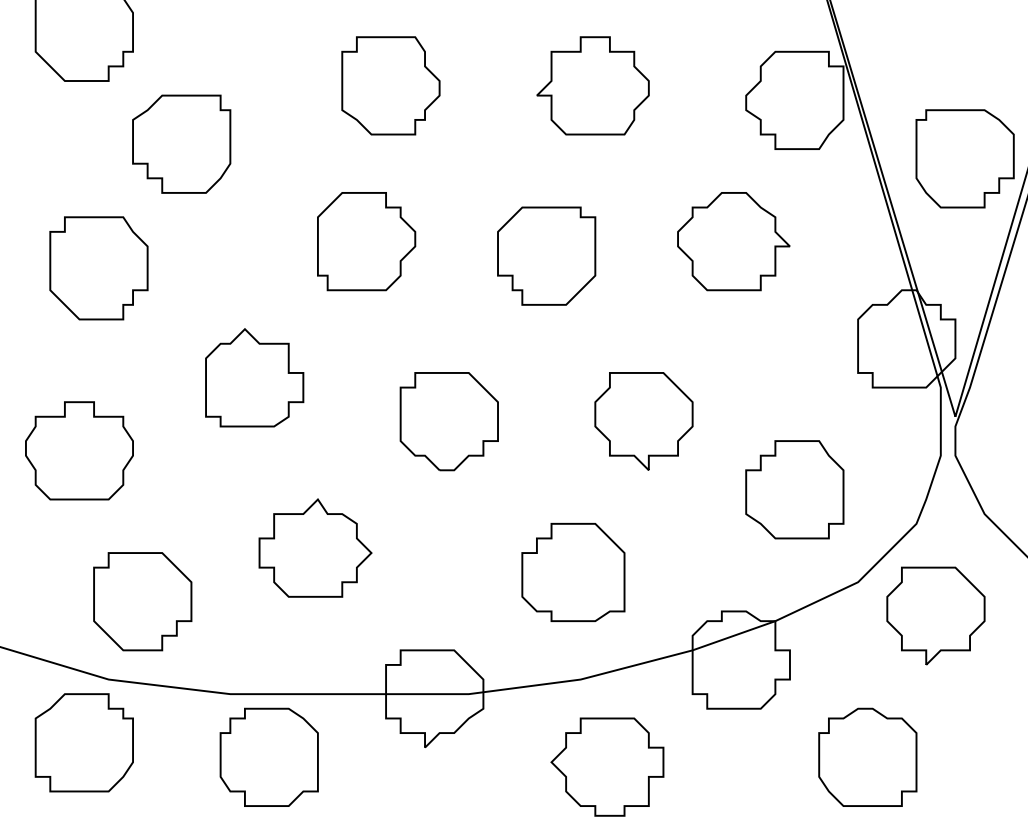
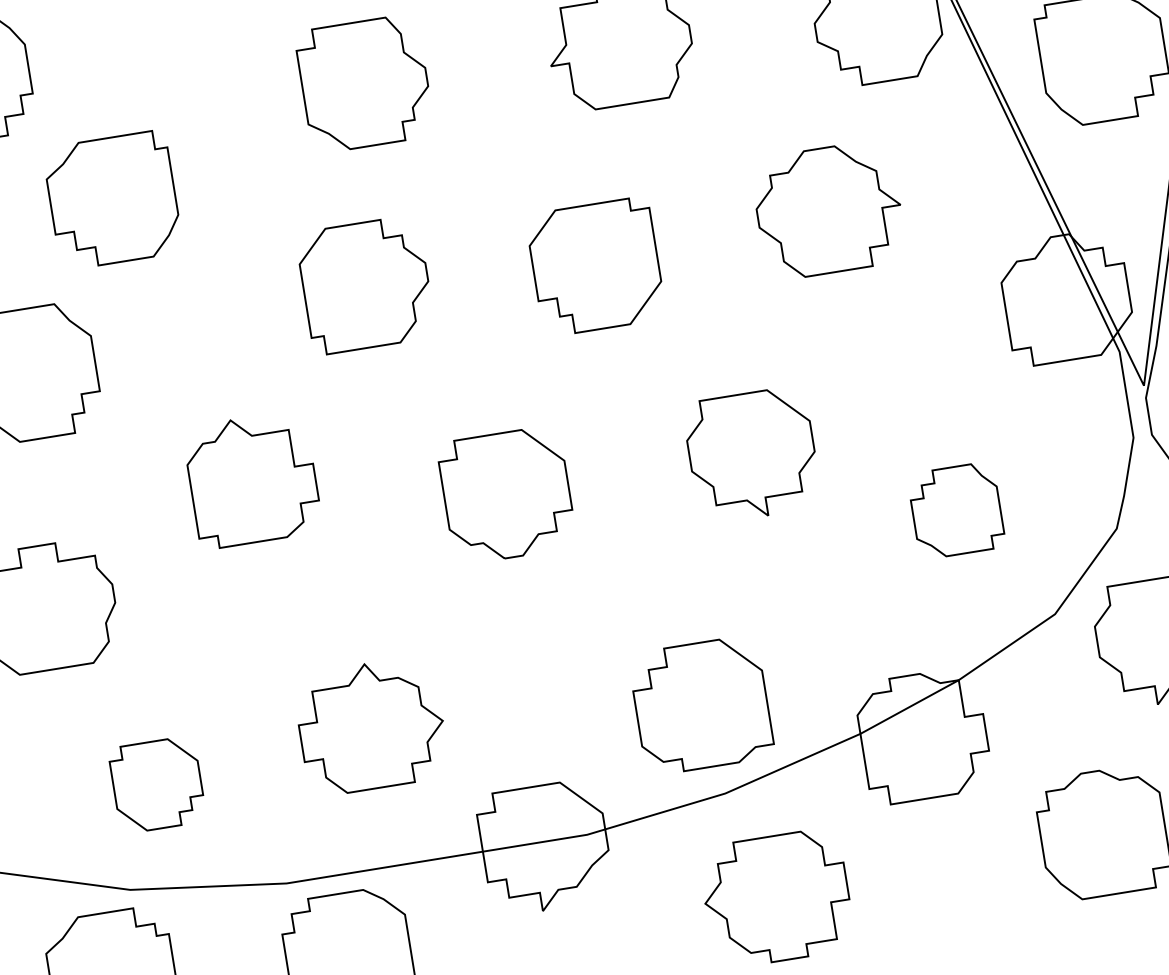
part: (794, 489) -> (956, 510), size x0.7
part: (315, 547) -> (371, 725), moved
part: (573, 572) -> (701, 705), moved
part: (142, 601) -> (156, 784), size x0.7

